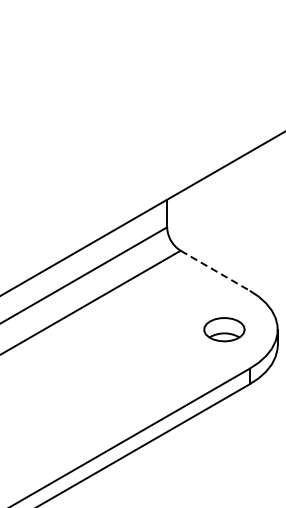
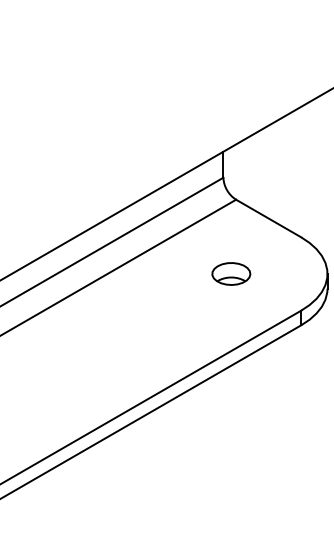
line: (215, 270) -> (268, 218), dashed -> solid
part: (224, 329) -> (231, 273), moved

